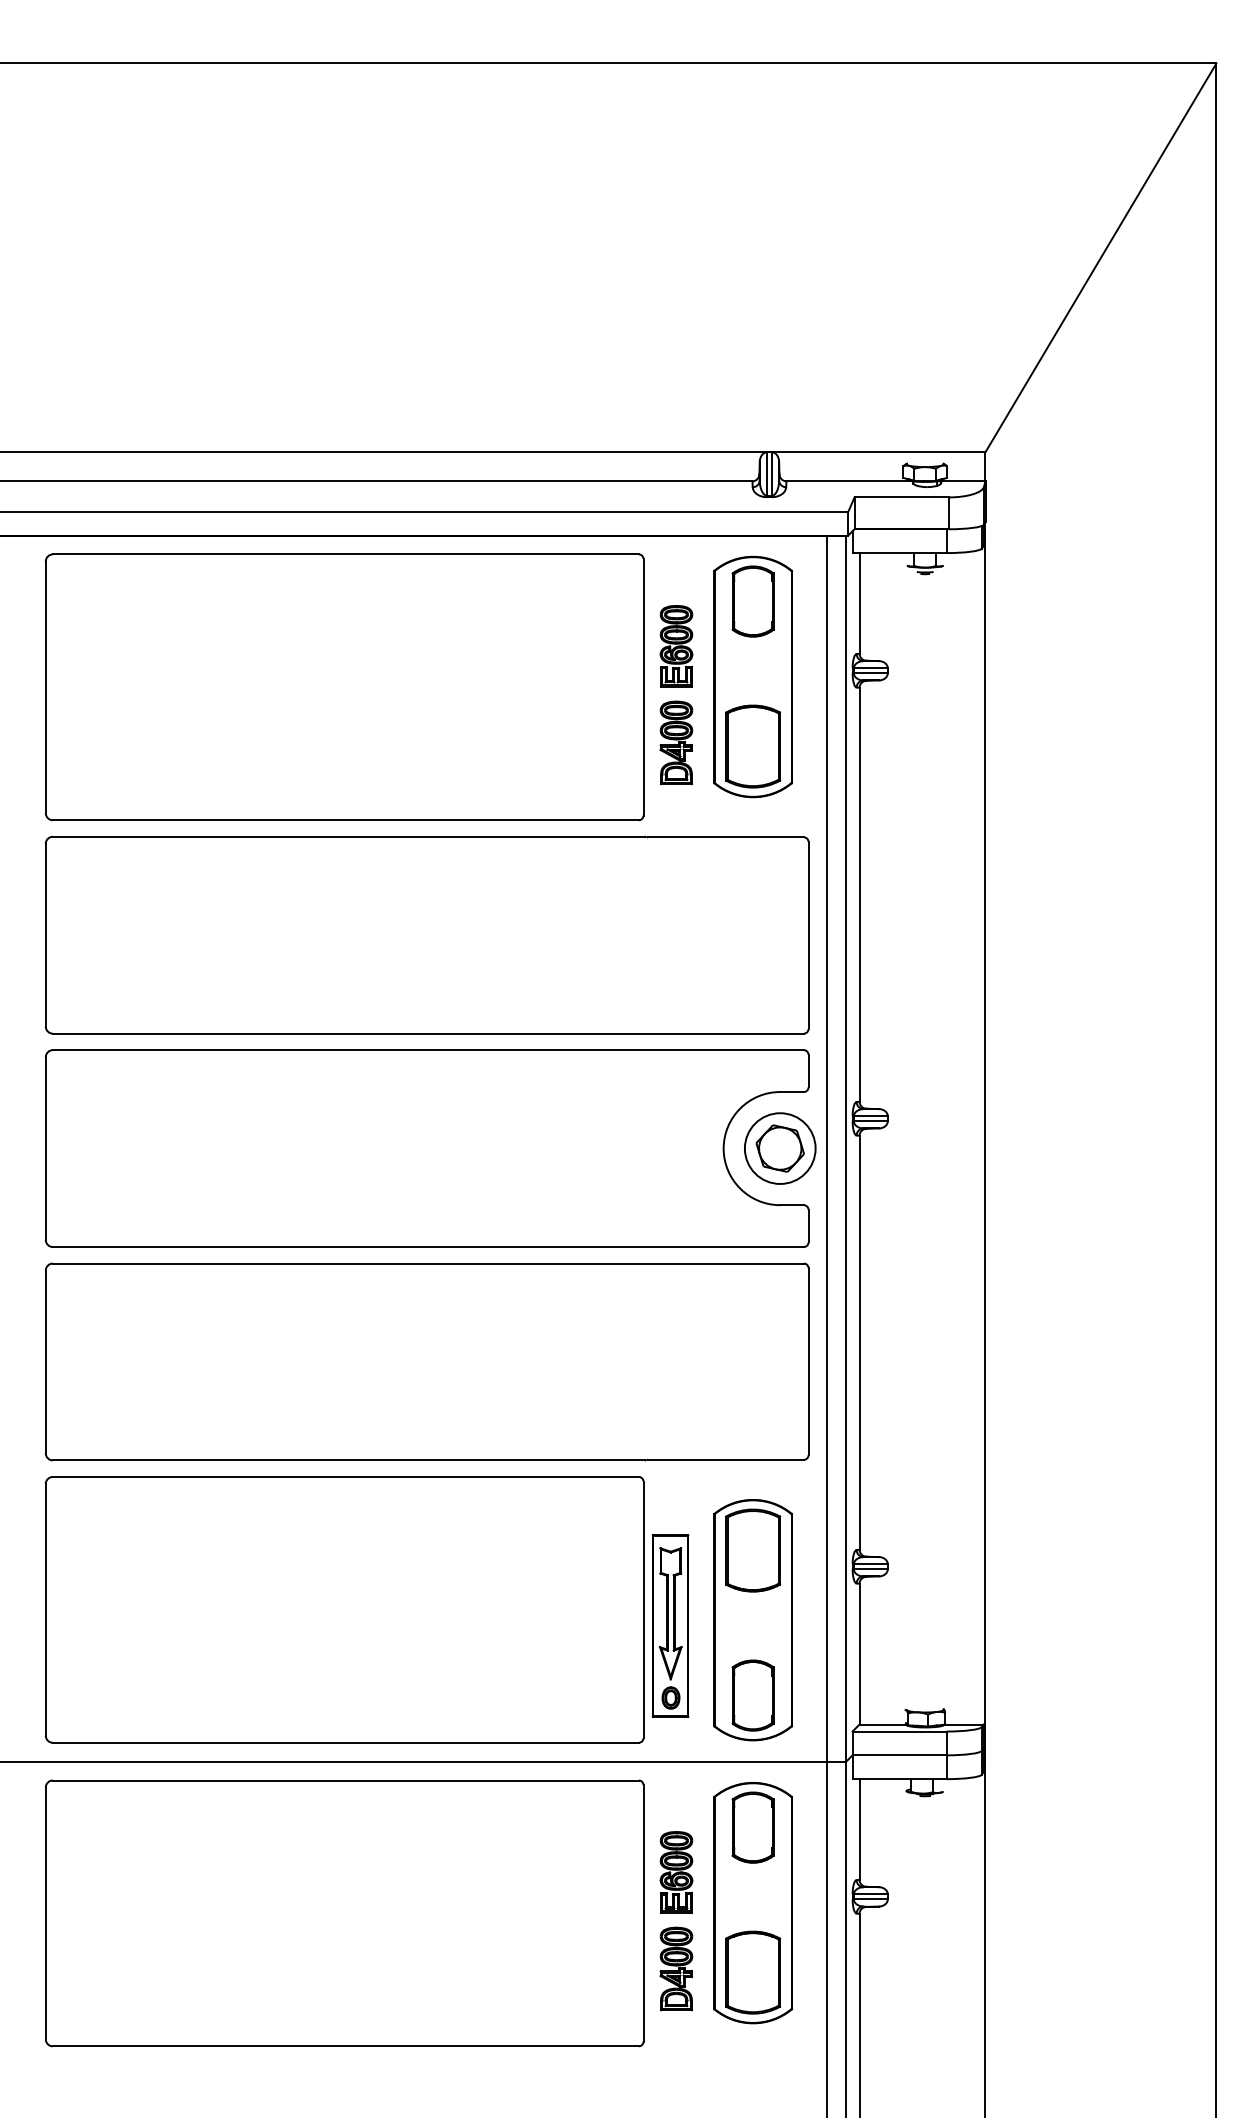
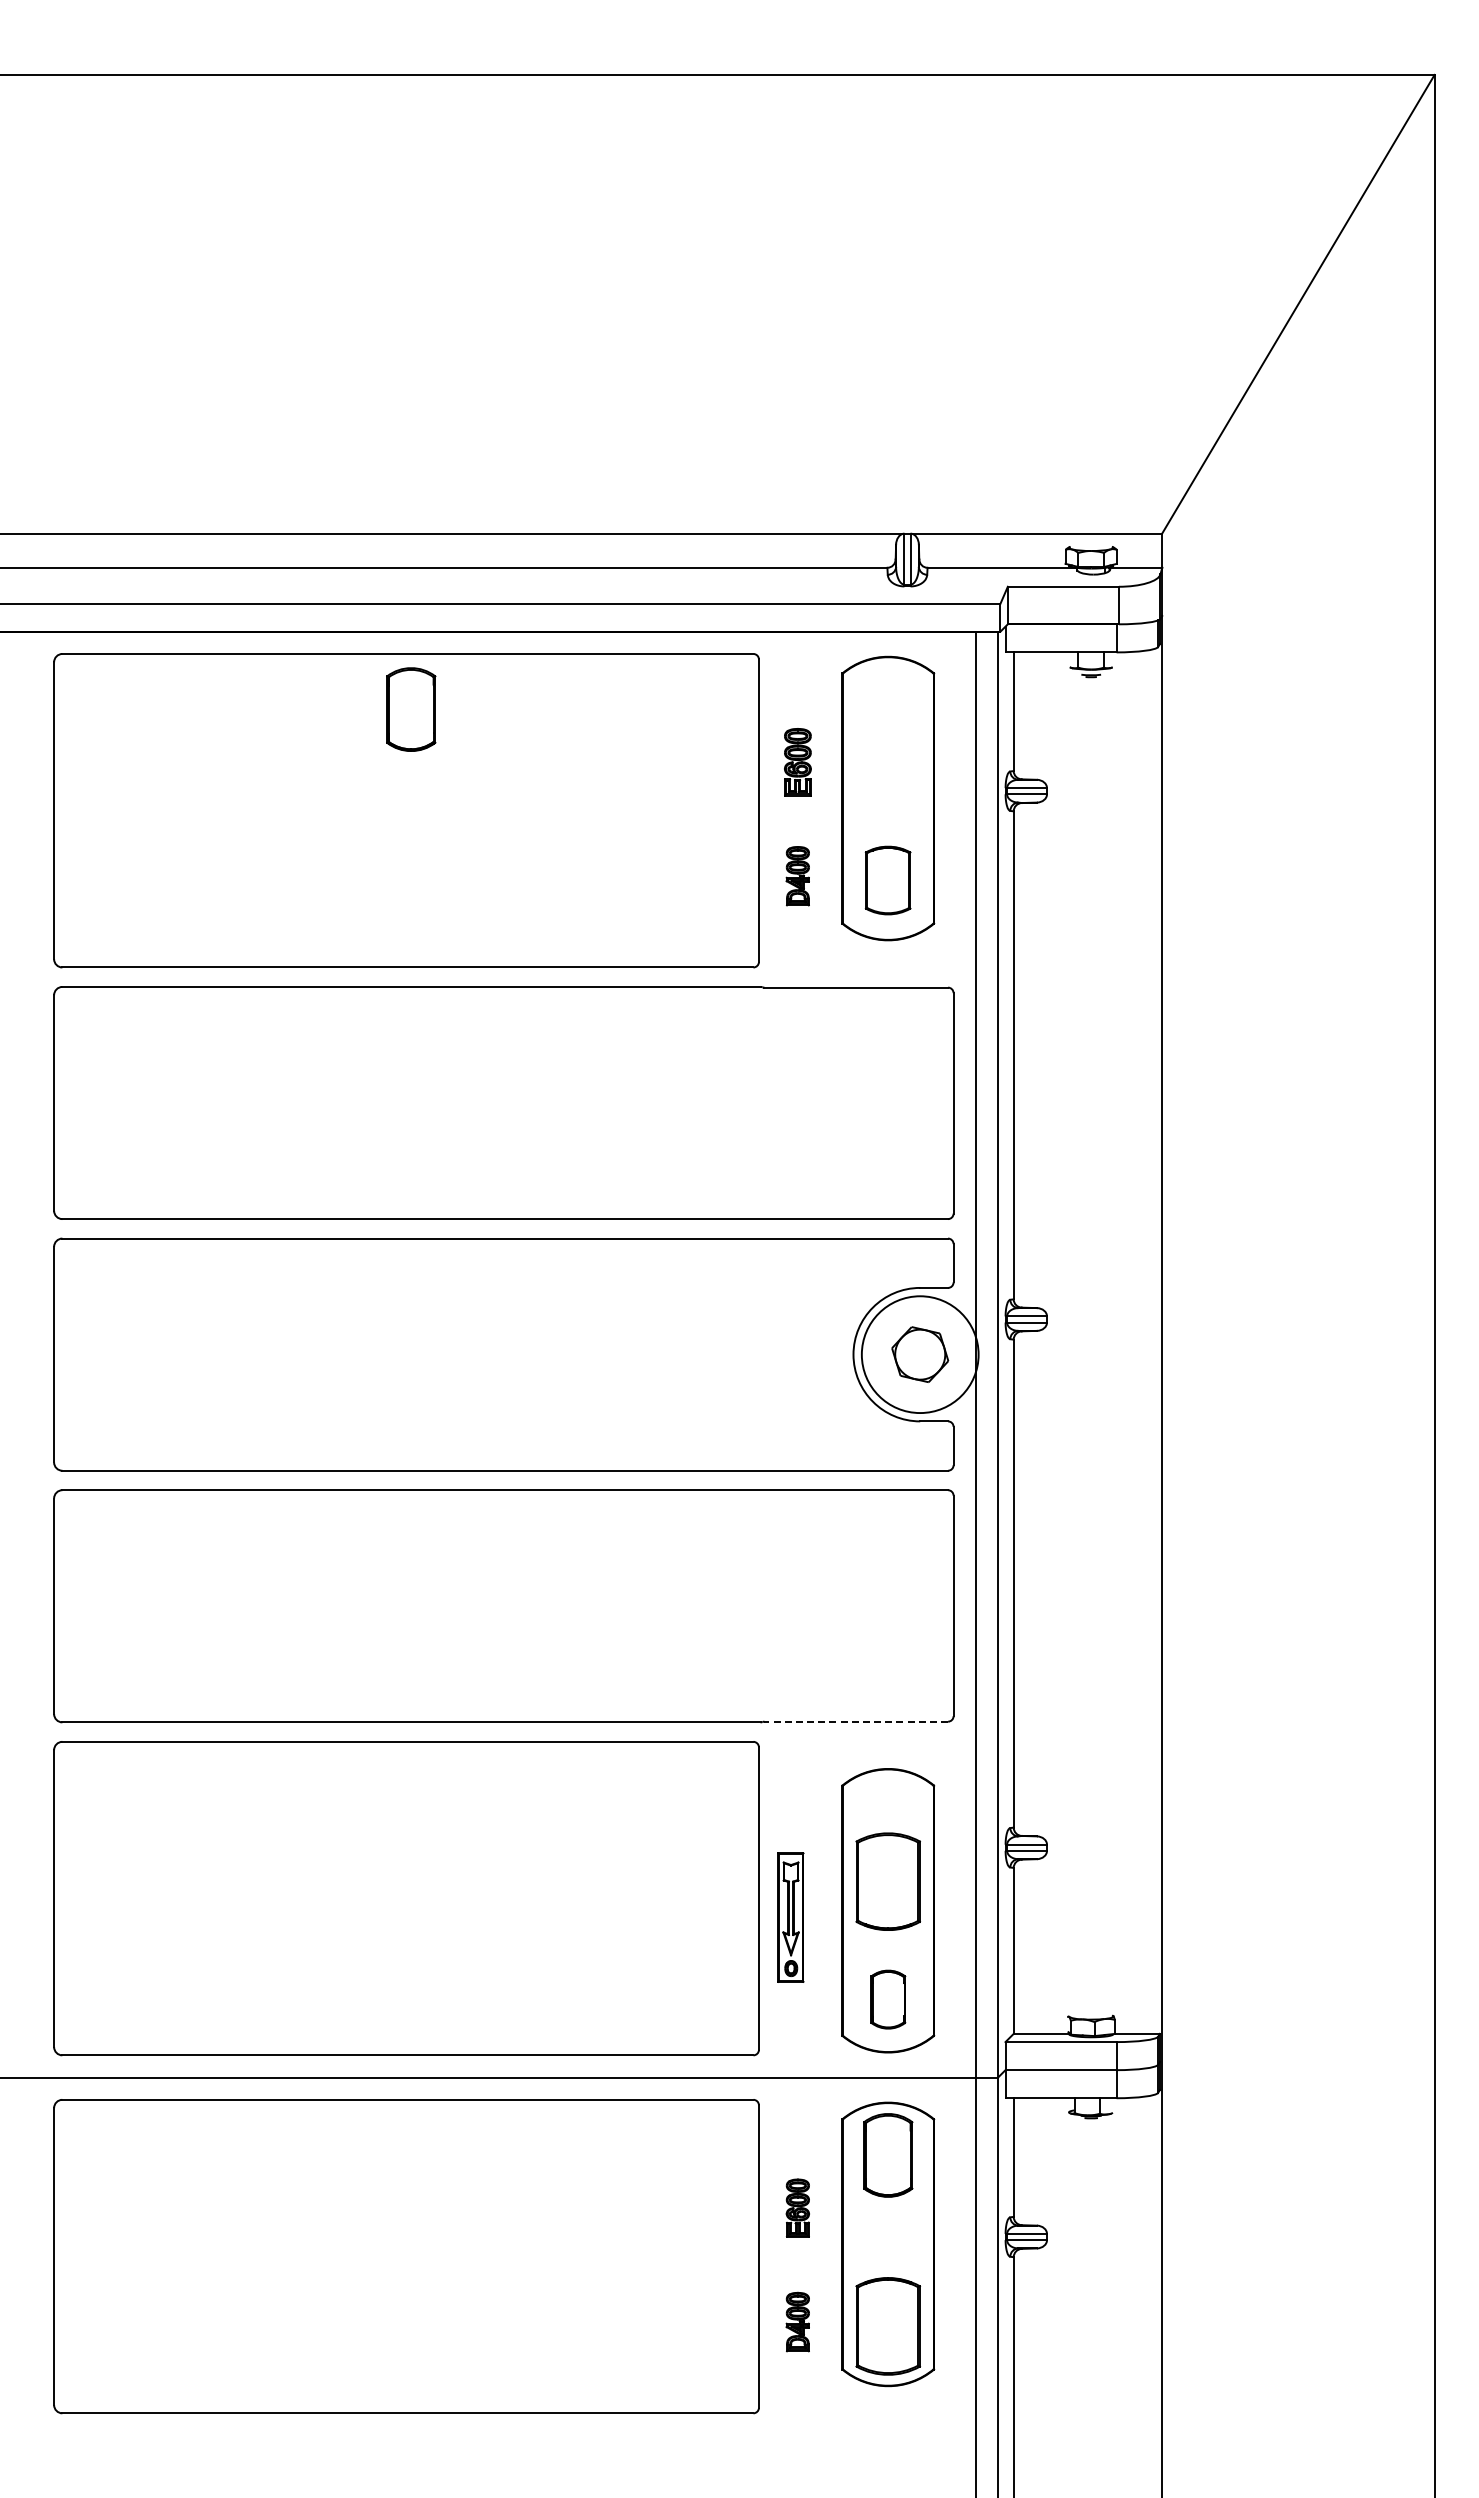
part: (753, 601) -> (411, 709), moved
part: (676, 645) -> (797, 761), size x0.7
part: (676, 742) -> (797, 875), size x0.6
part: (752, 746) -> (887, 880), size x0.7
circle: (779, 1148) -> (919, 1354), size x1.4
line: (726, 1459) -> (856, 1721), solid -> dashed
part: (752, 1550) -> (887, 1881), moved
part: (670, 1625) -> (790, 1917), size x0.6
part: (753, 1695) -> (888, 1999), size x0.7
part: (676, 1871) -> (797, 2207), size x0.6
part: (676, 1968) -> (797, 2321), size x0.6

